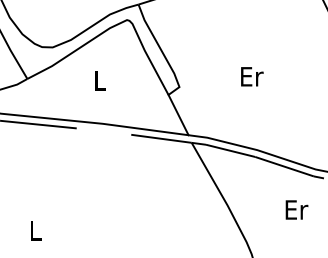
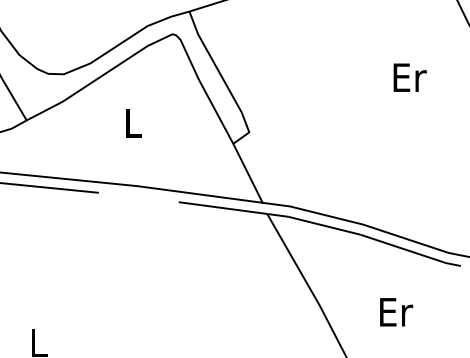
text: (252, 76) -> (410, 77), moved
text: (296, 209) -> (395, 311), moved

